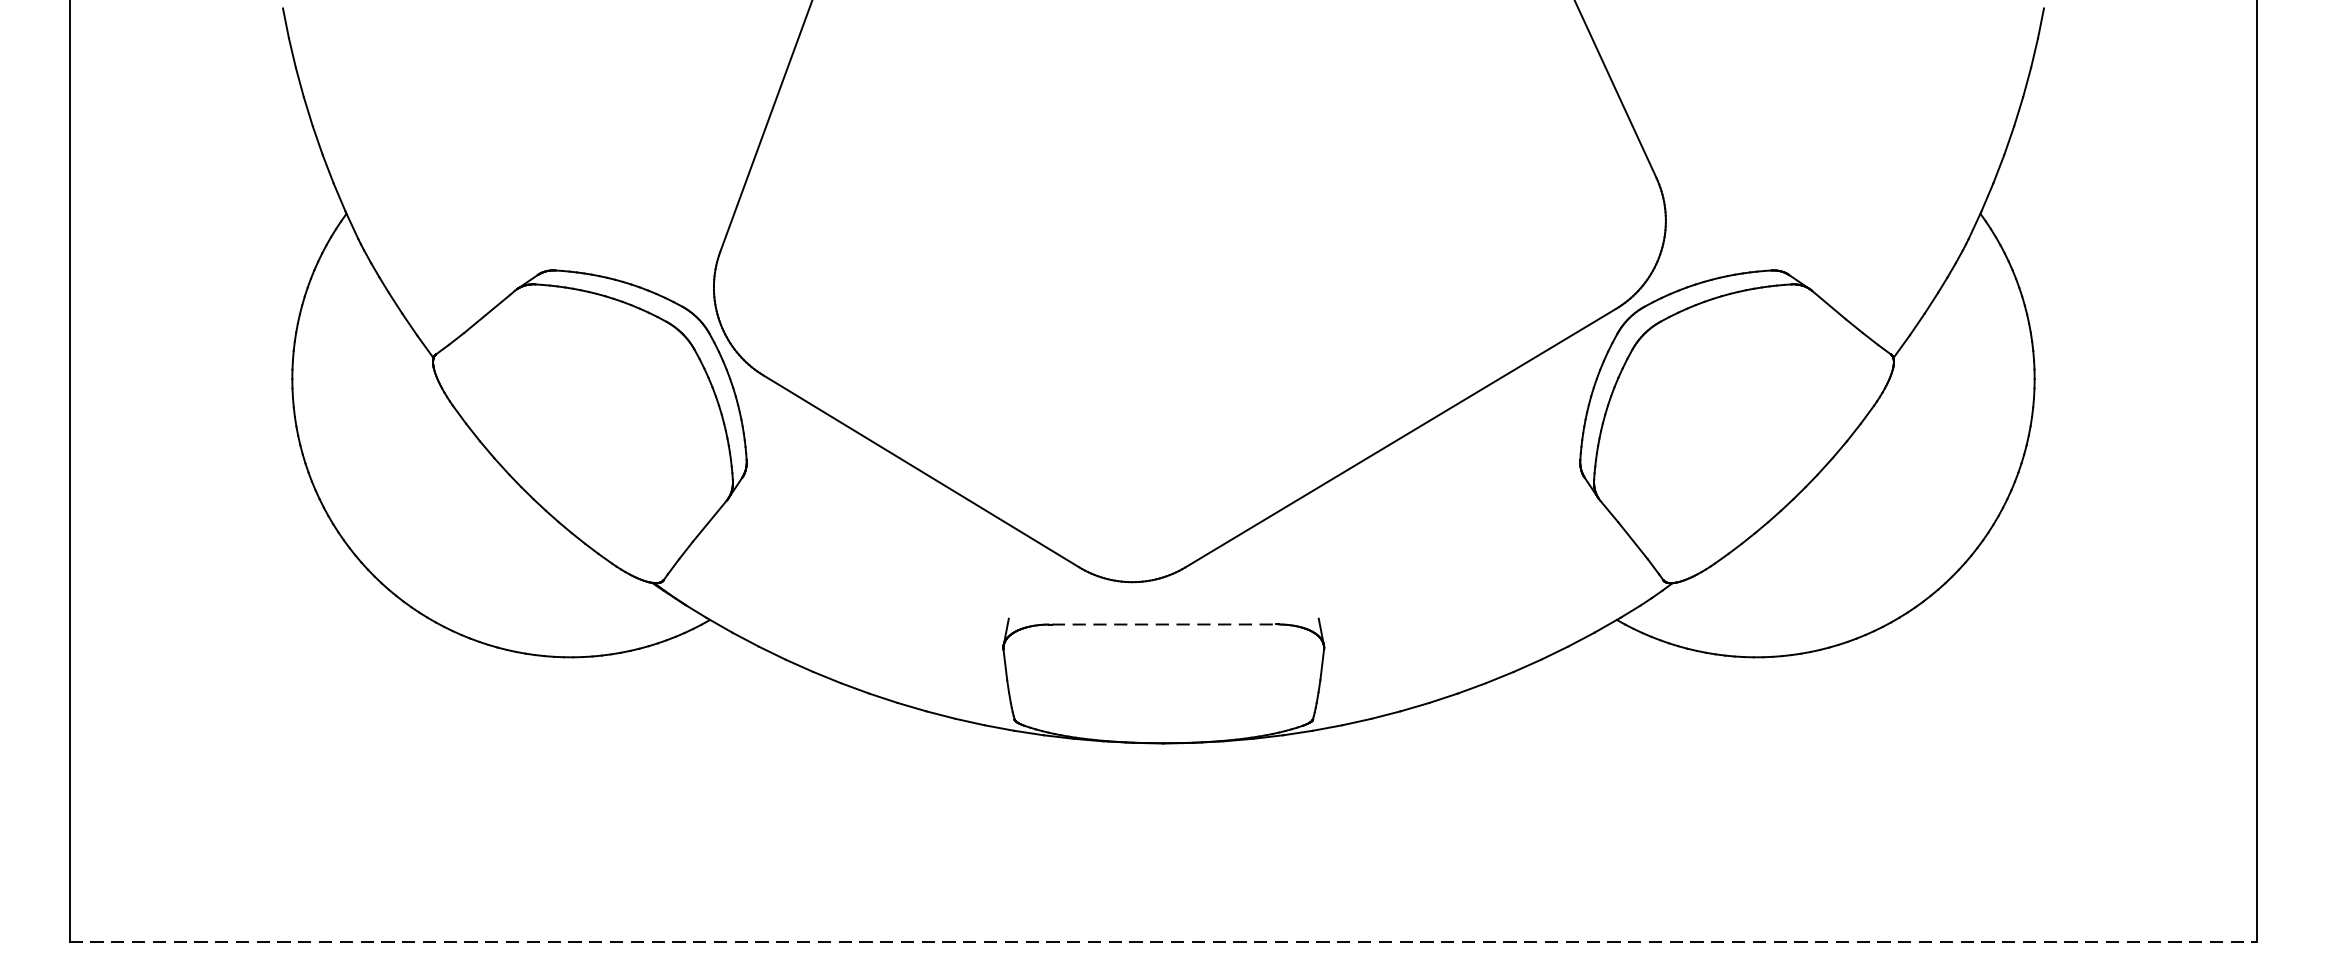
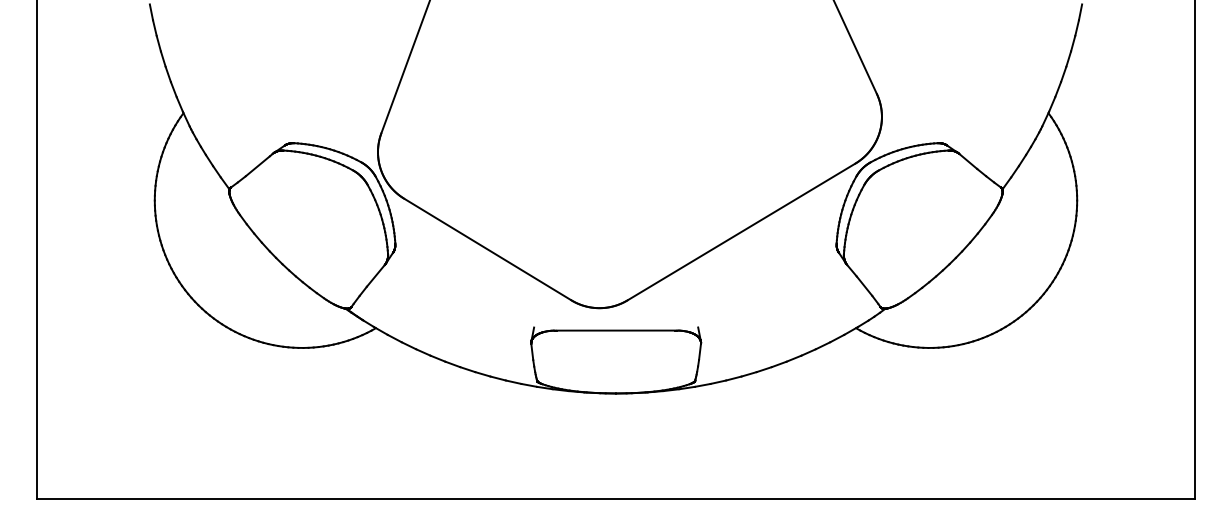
line: (1164, 624) -> (616, 330), dashed -> solid
line: (1164, 941) -> (616, 498), dashed -> solid

